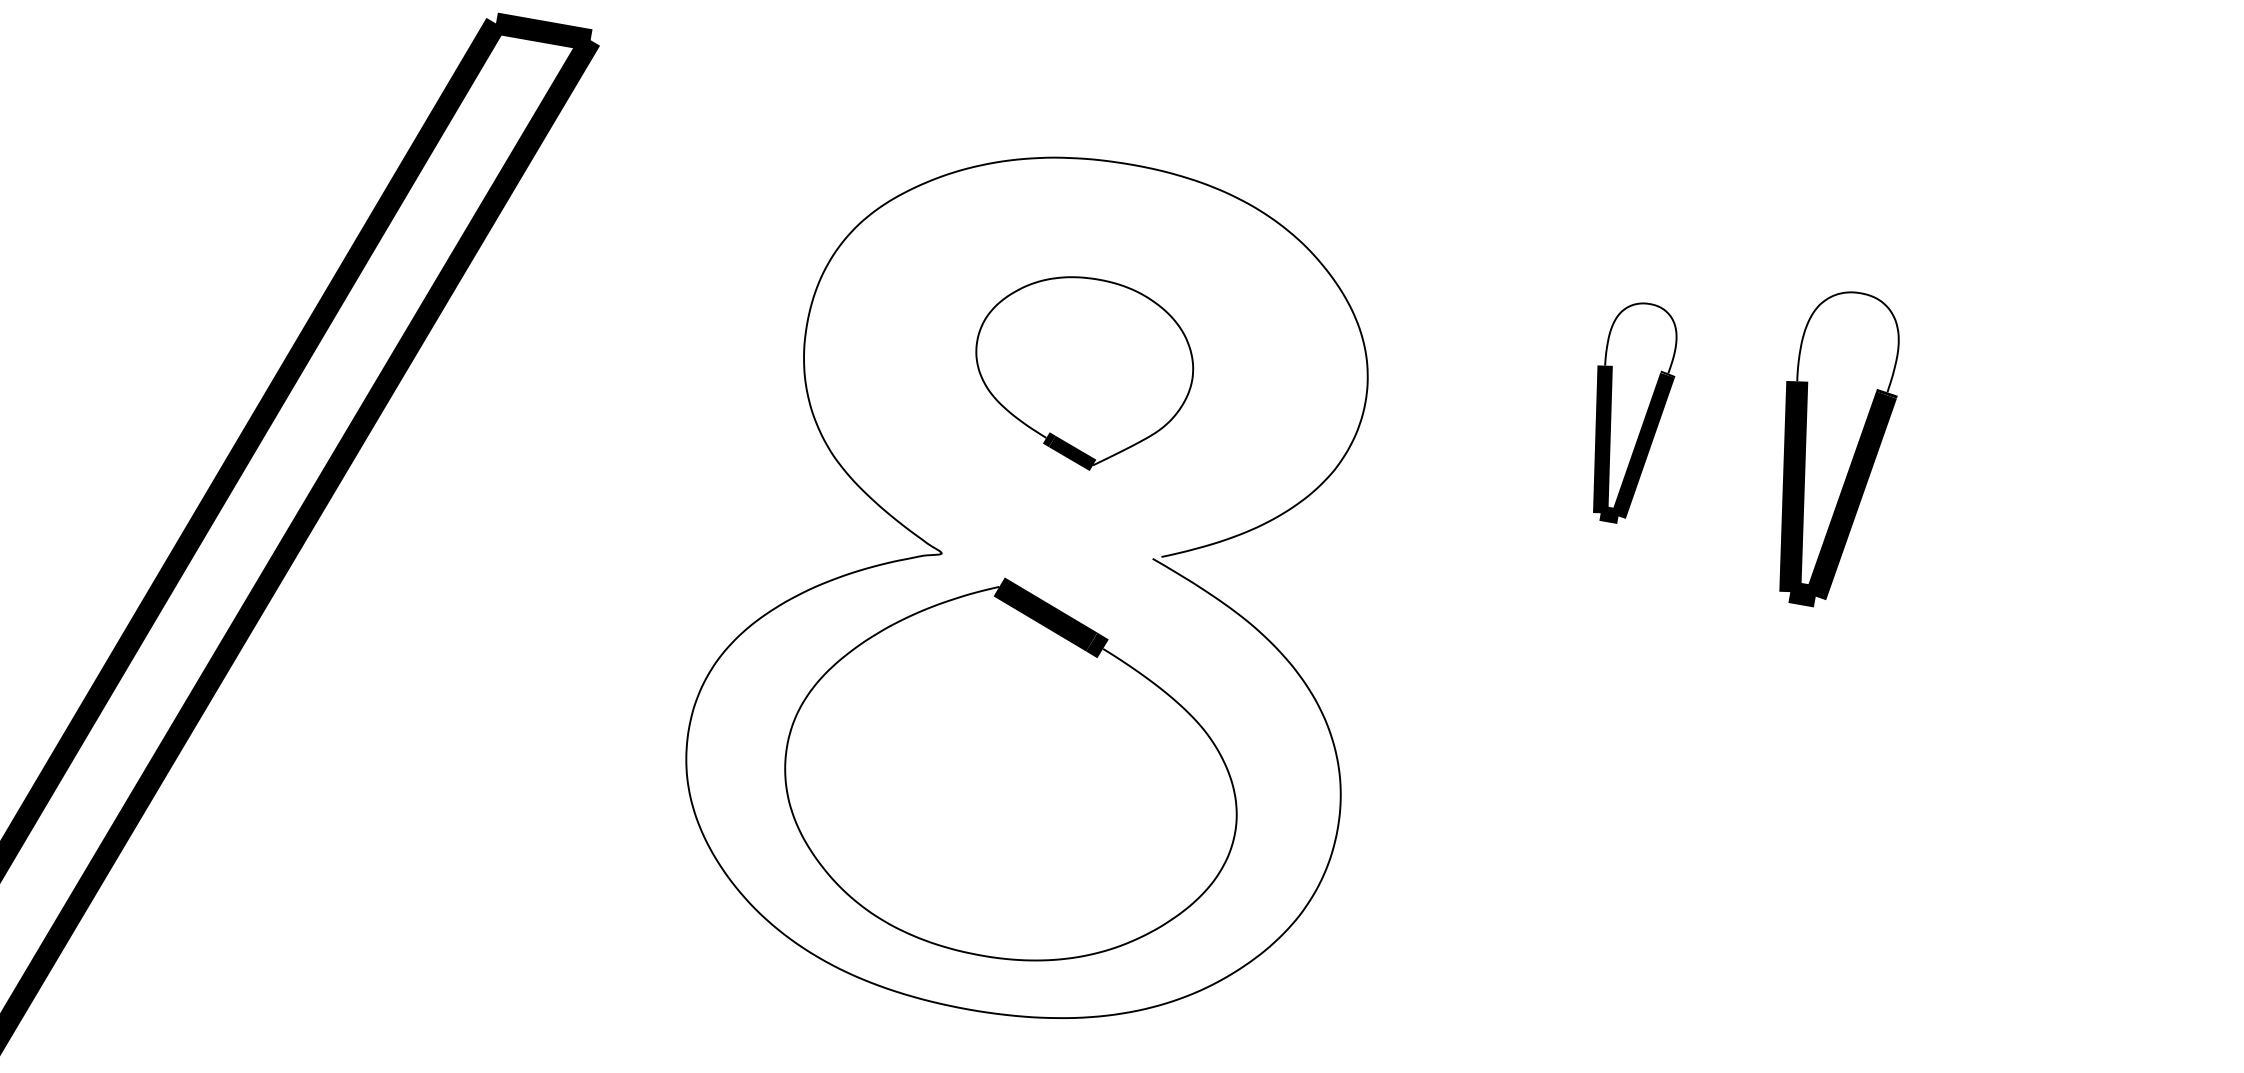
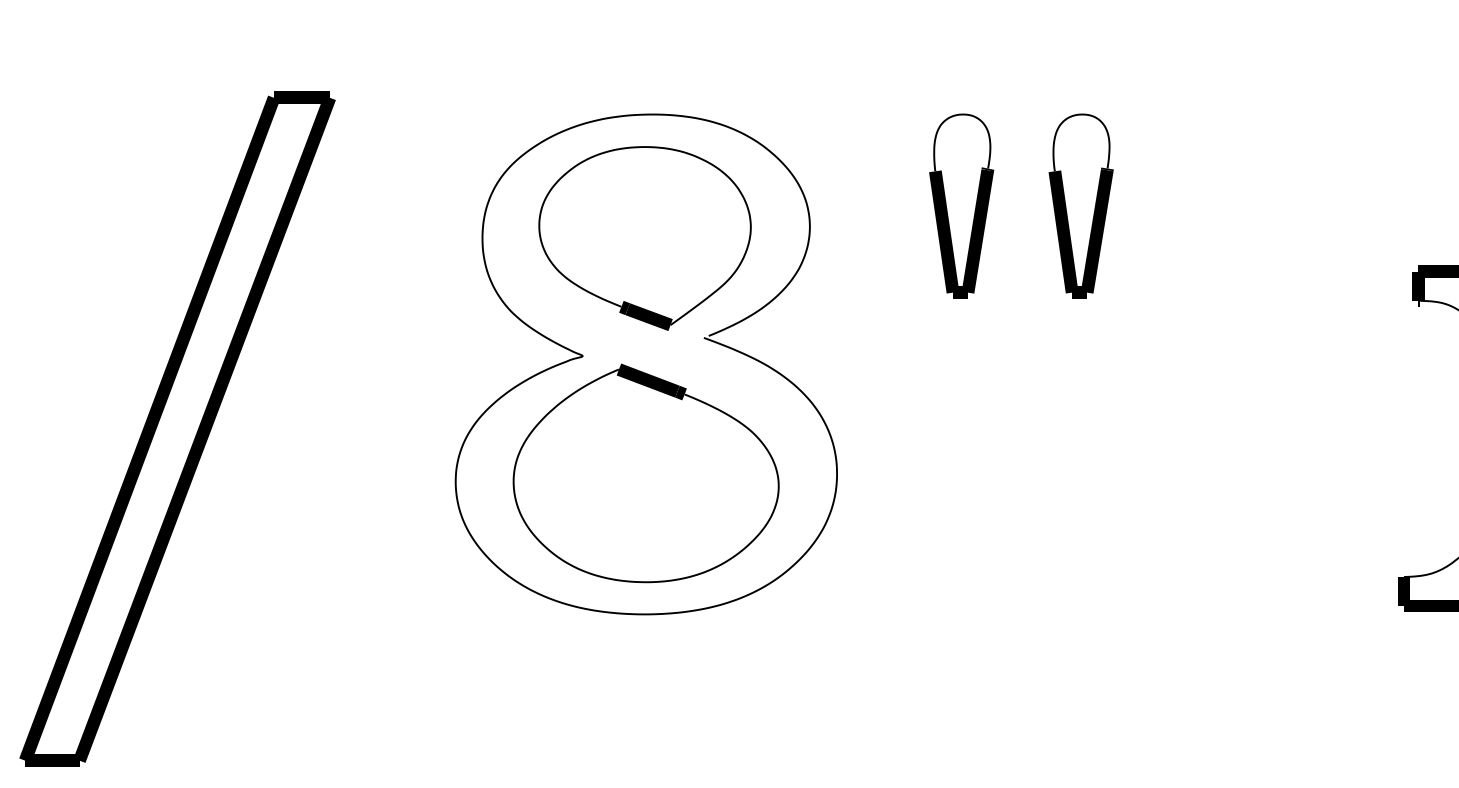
part: (1081, 372) -> (644, 238), size x1.67
part: (1628, 411) -> (961, 205), size x1.43

